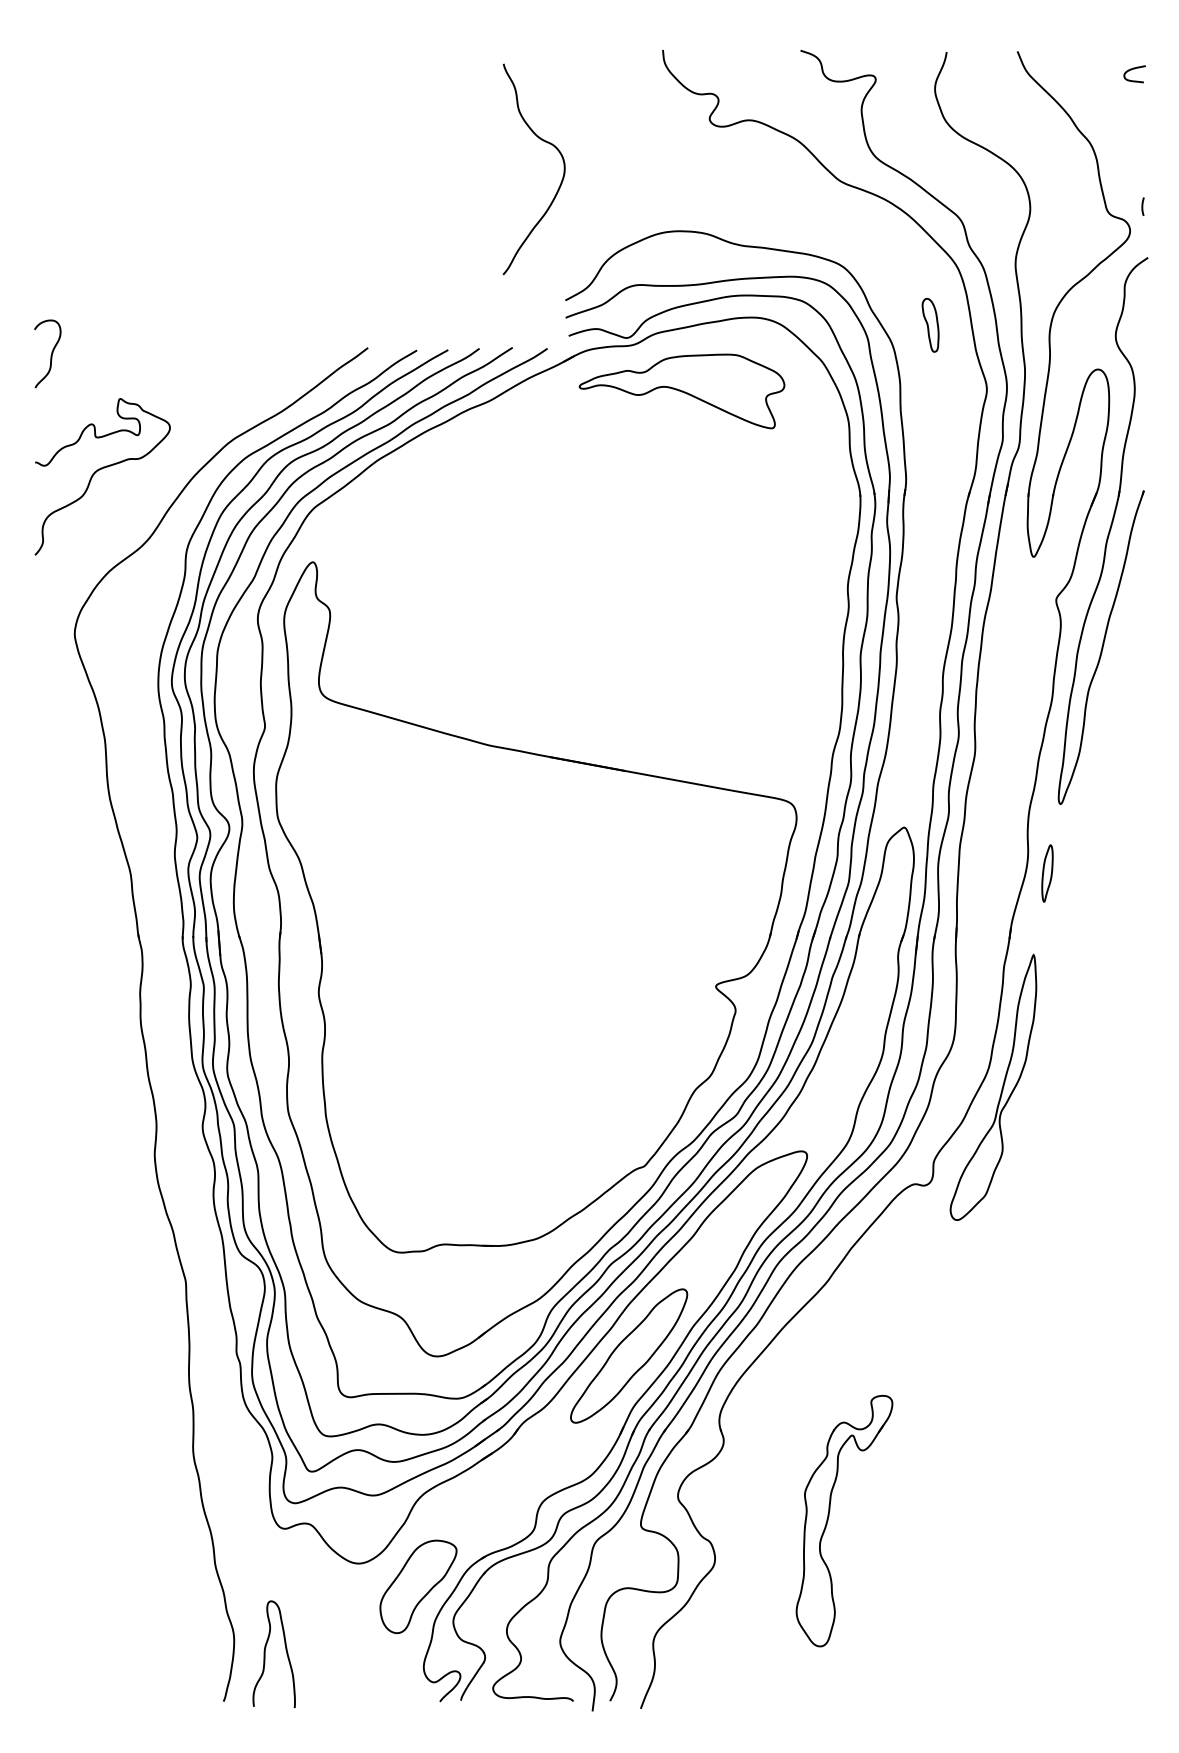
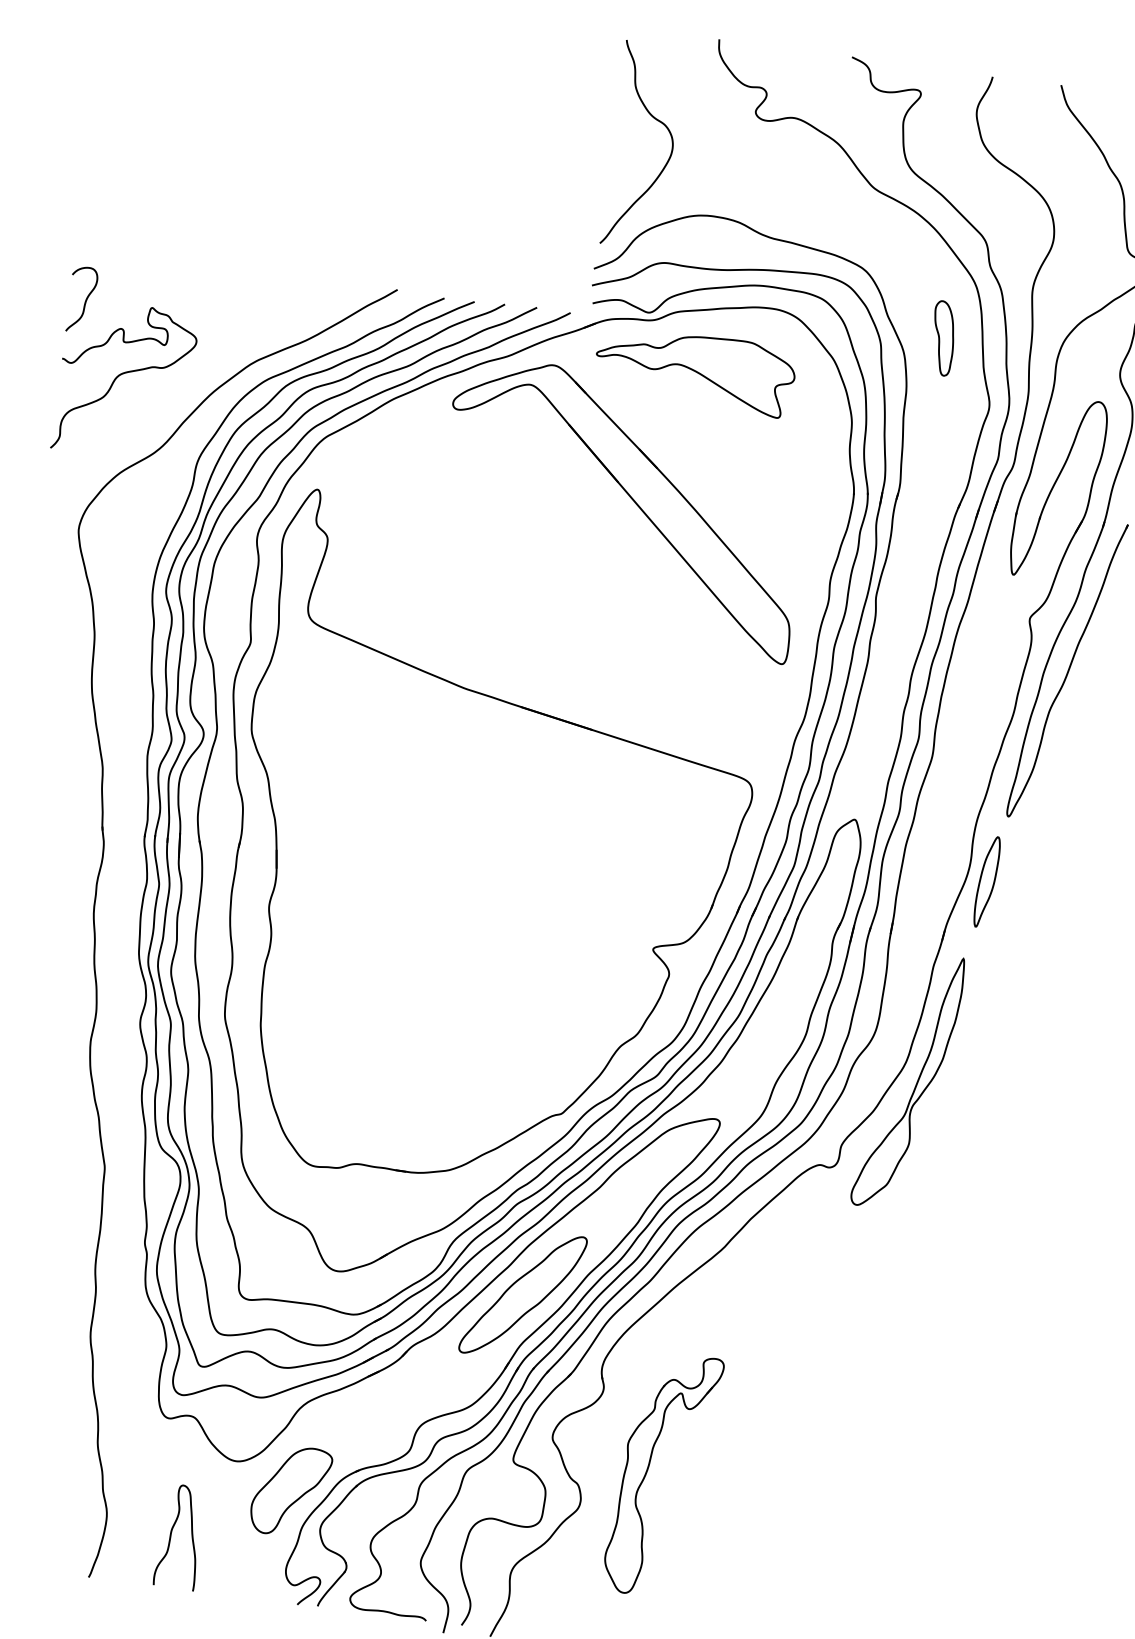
curve: (547, 143) -> (659, 122), moved
part: (930, 325) -> (942, 338), size x1.43
curve: (50, 355) -> (84, 301), moved
part: (635, 531) -> (632, 500), added
part: (1047, 873) -> (987, 881), size x1.67
part: (829, 1516) -> (649, 1468), moved
curve: (265, 1653) -> (171, 1535), moved

